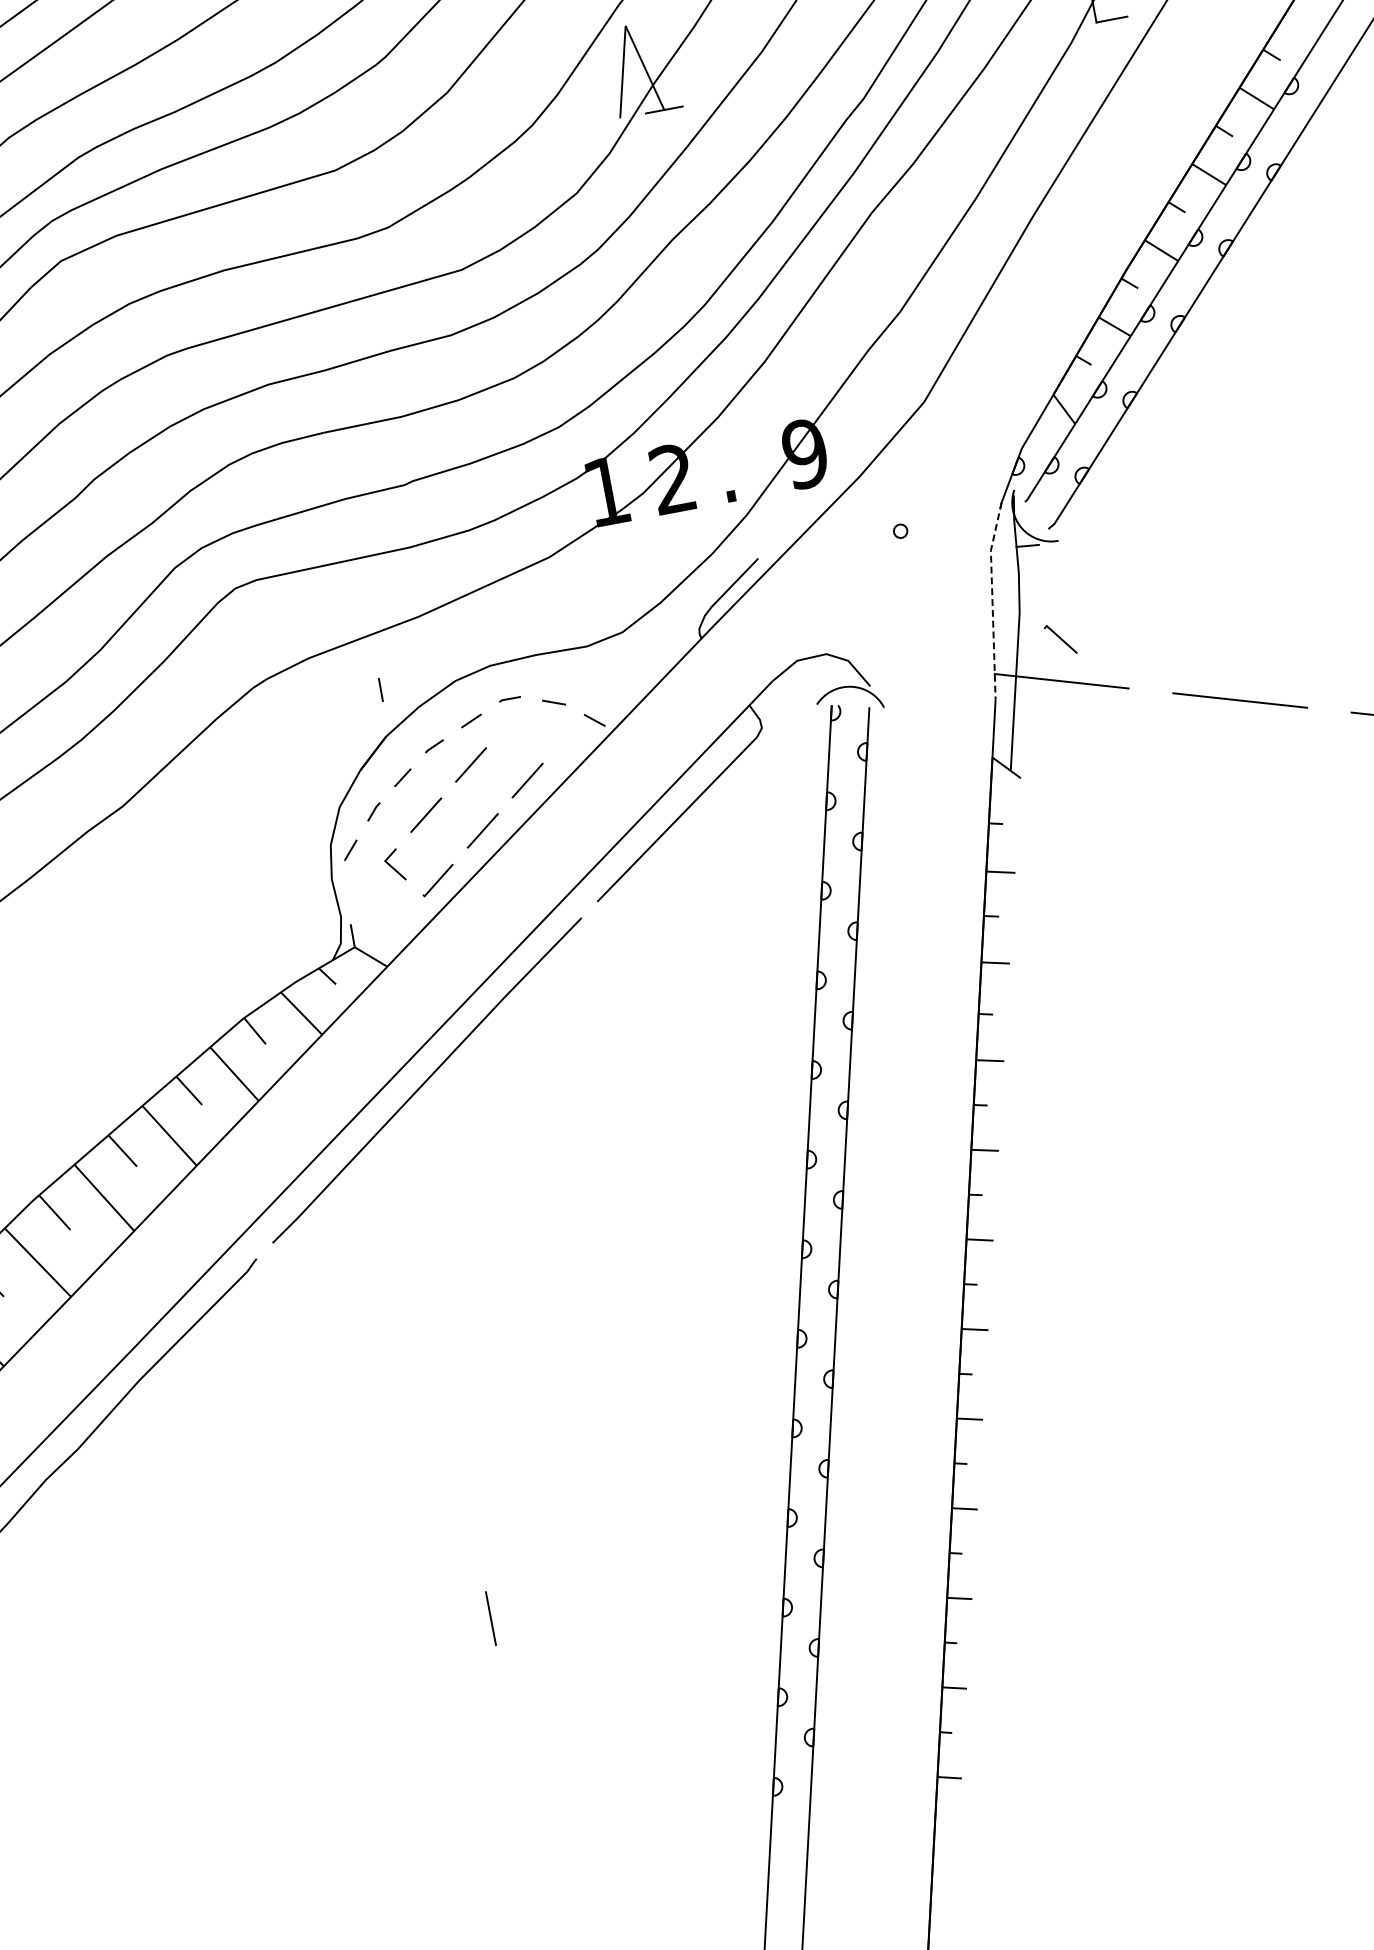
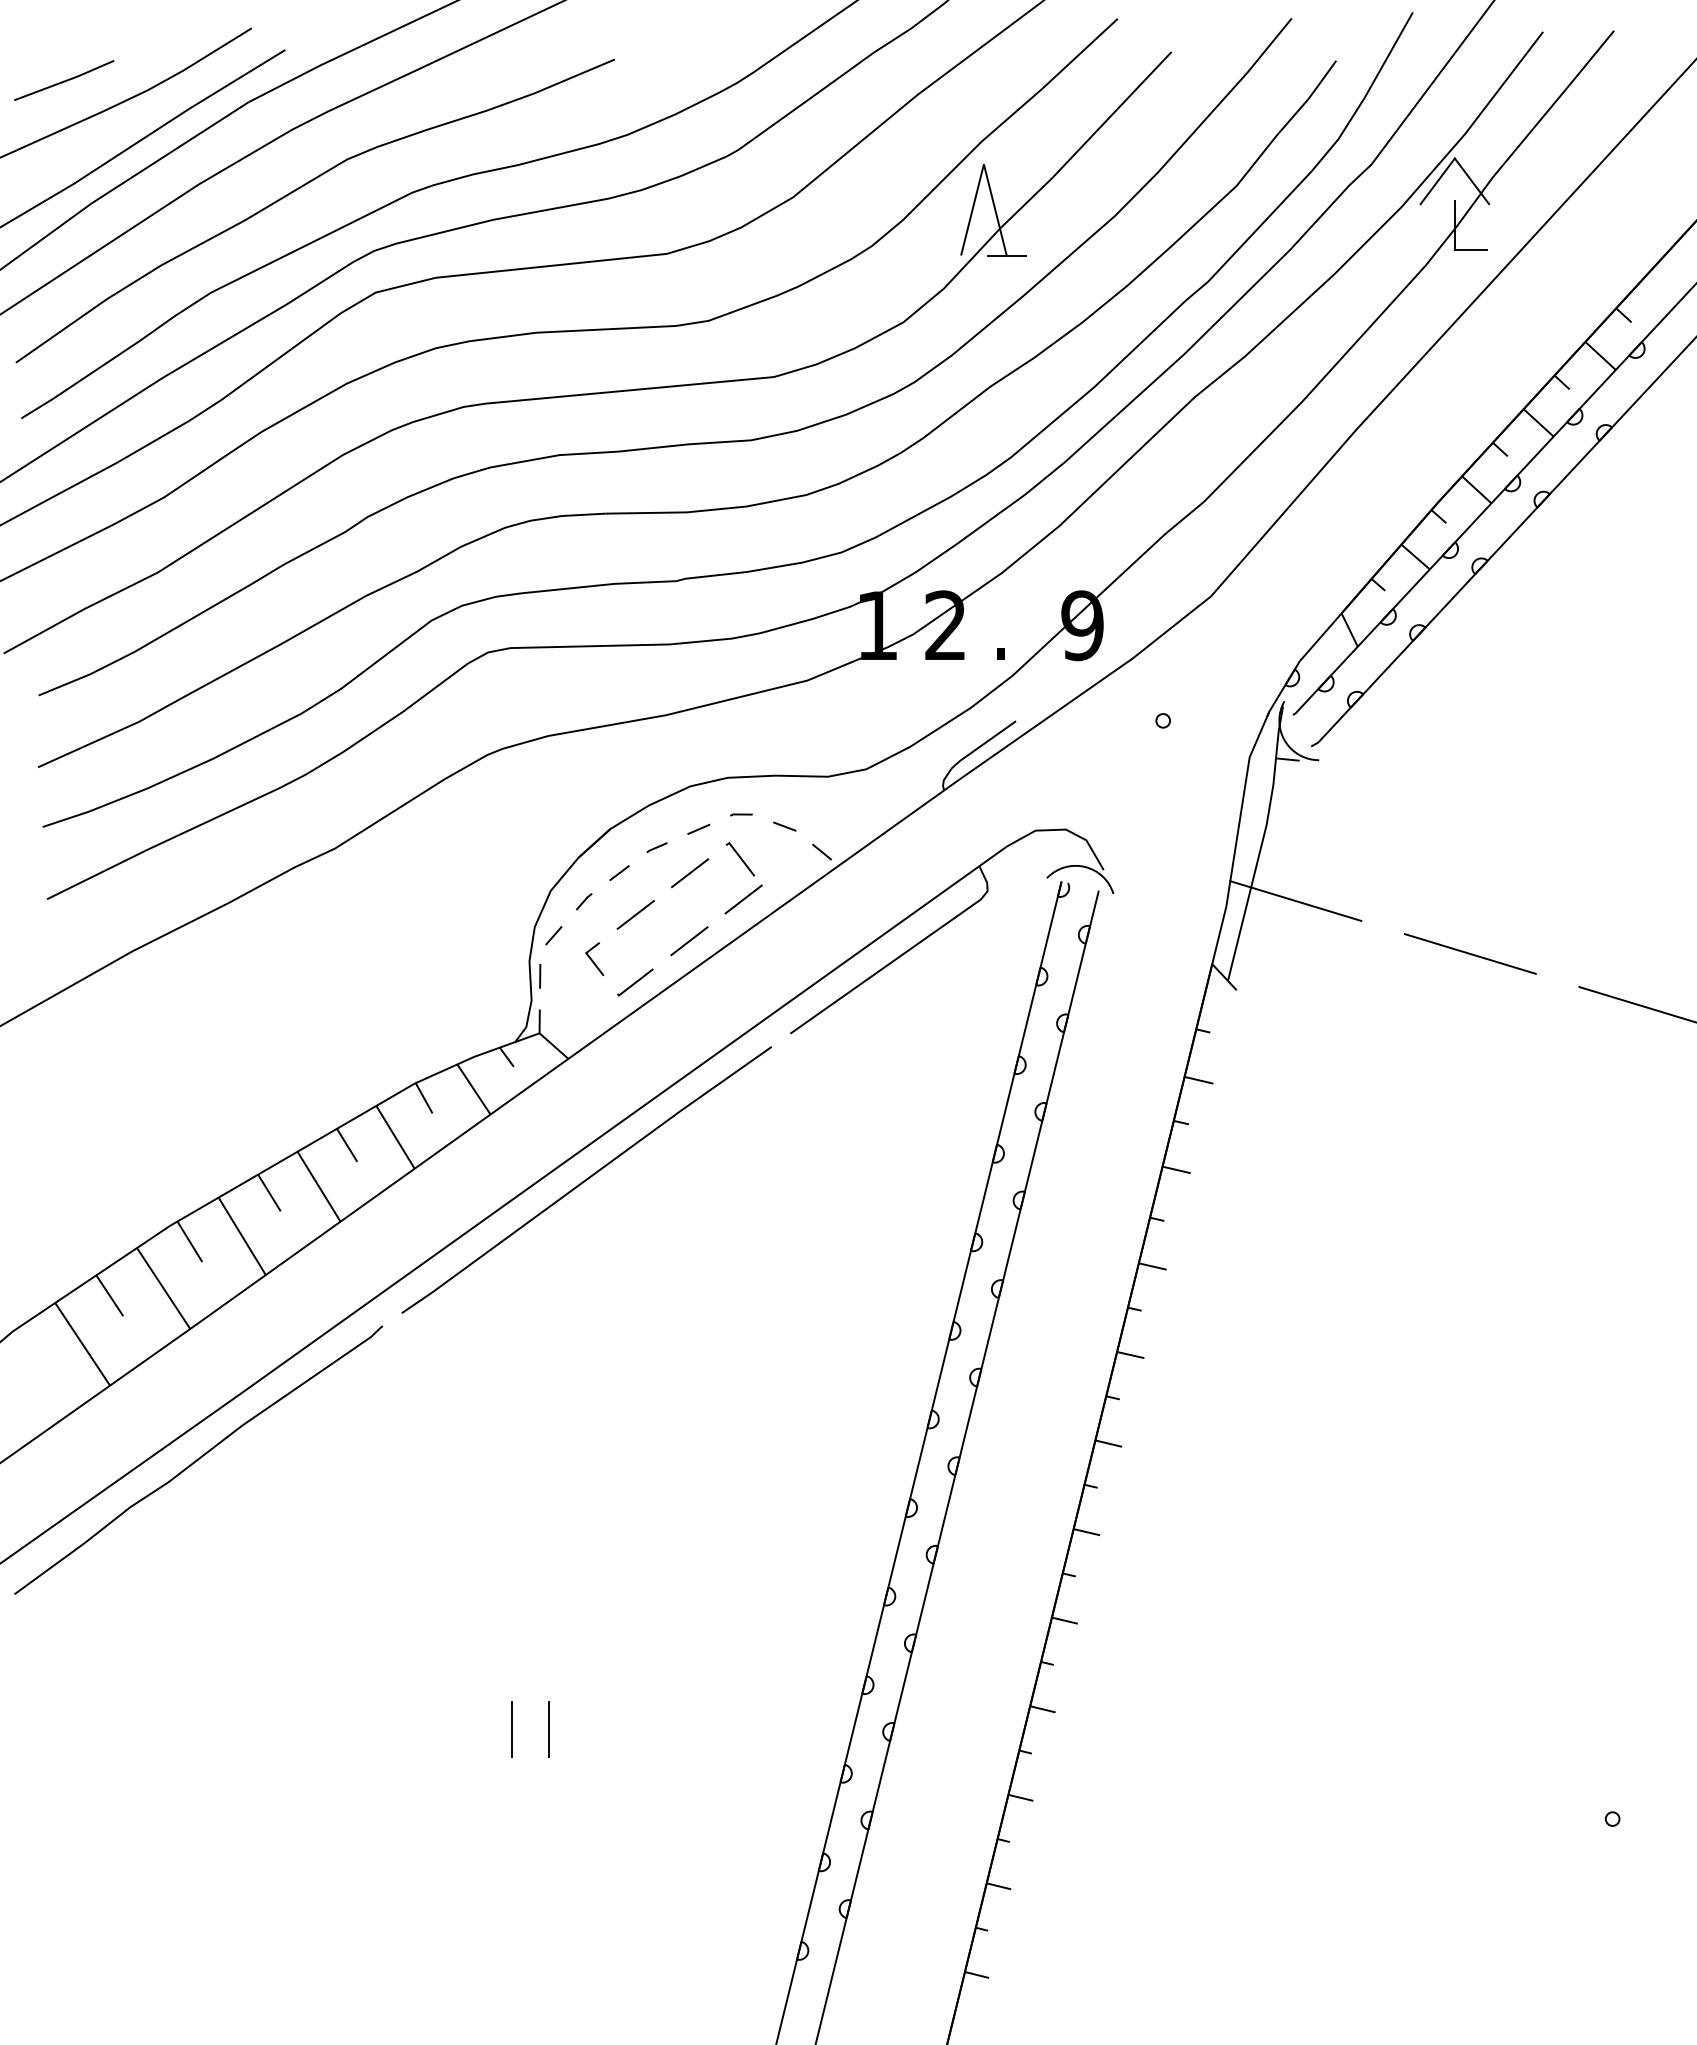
line: (992, 600) -> (1241, 807), dashed -> solid
line: (1060, 639) -> (740, 859), moved
line: (381, 690) -> (540, 976), moved
line: (455, 1625) -> (512, 1729), added

